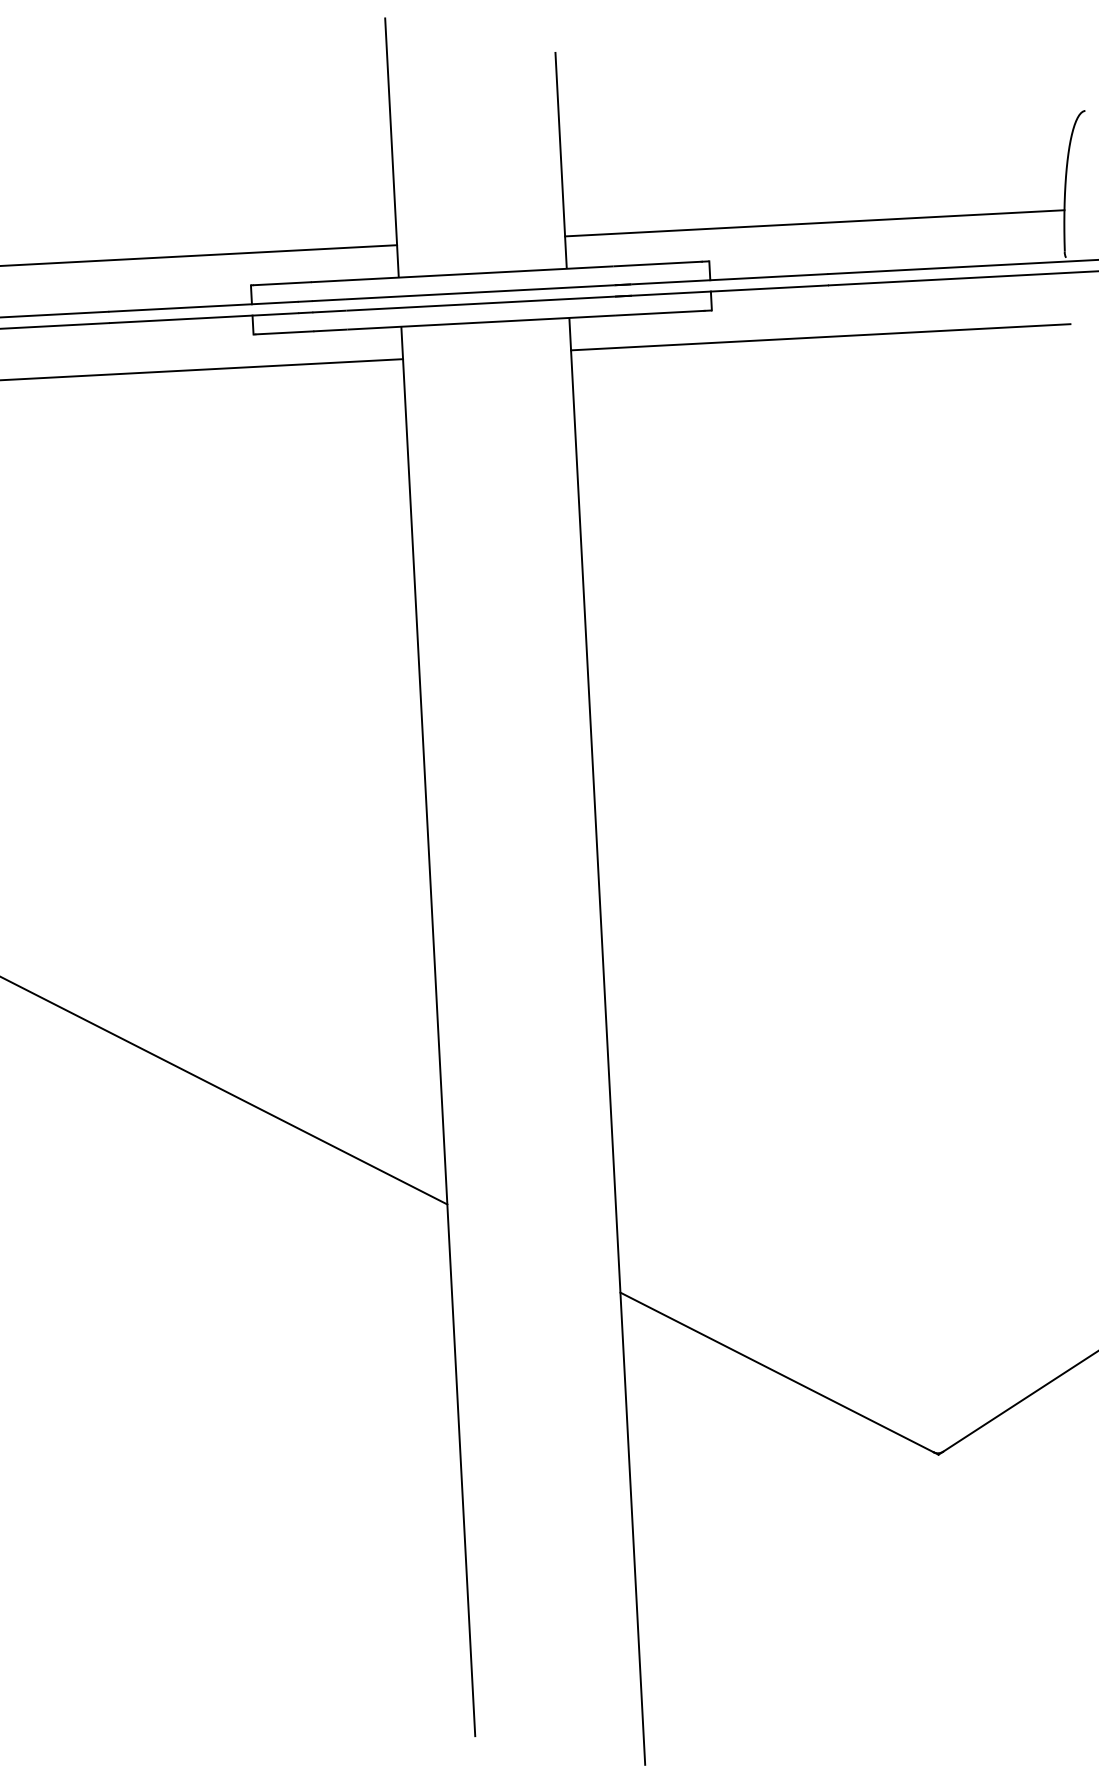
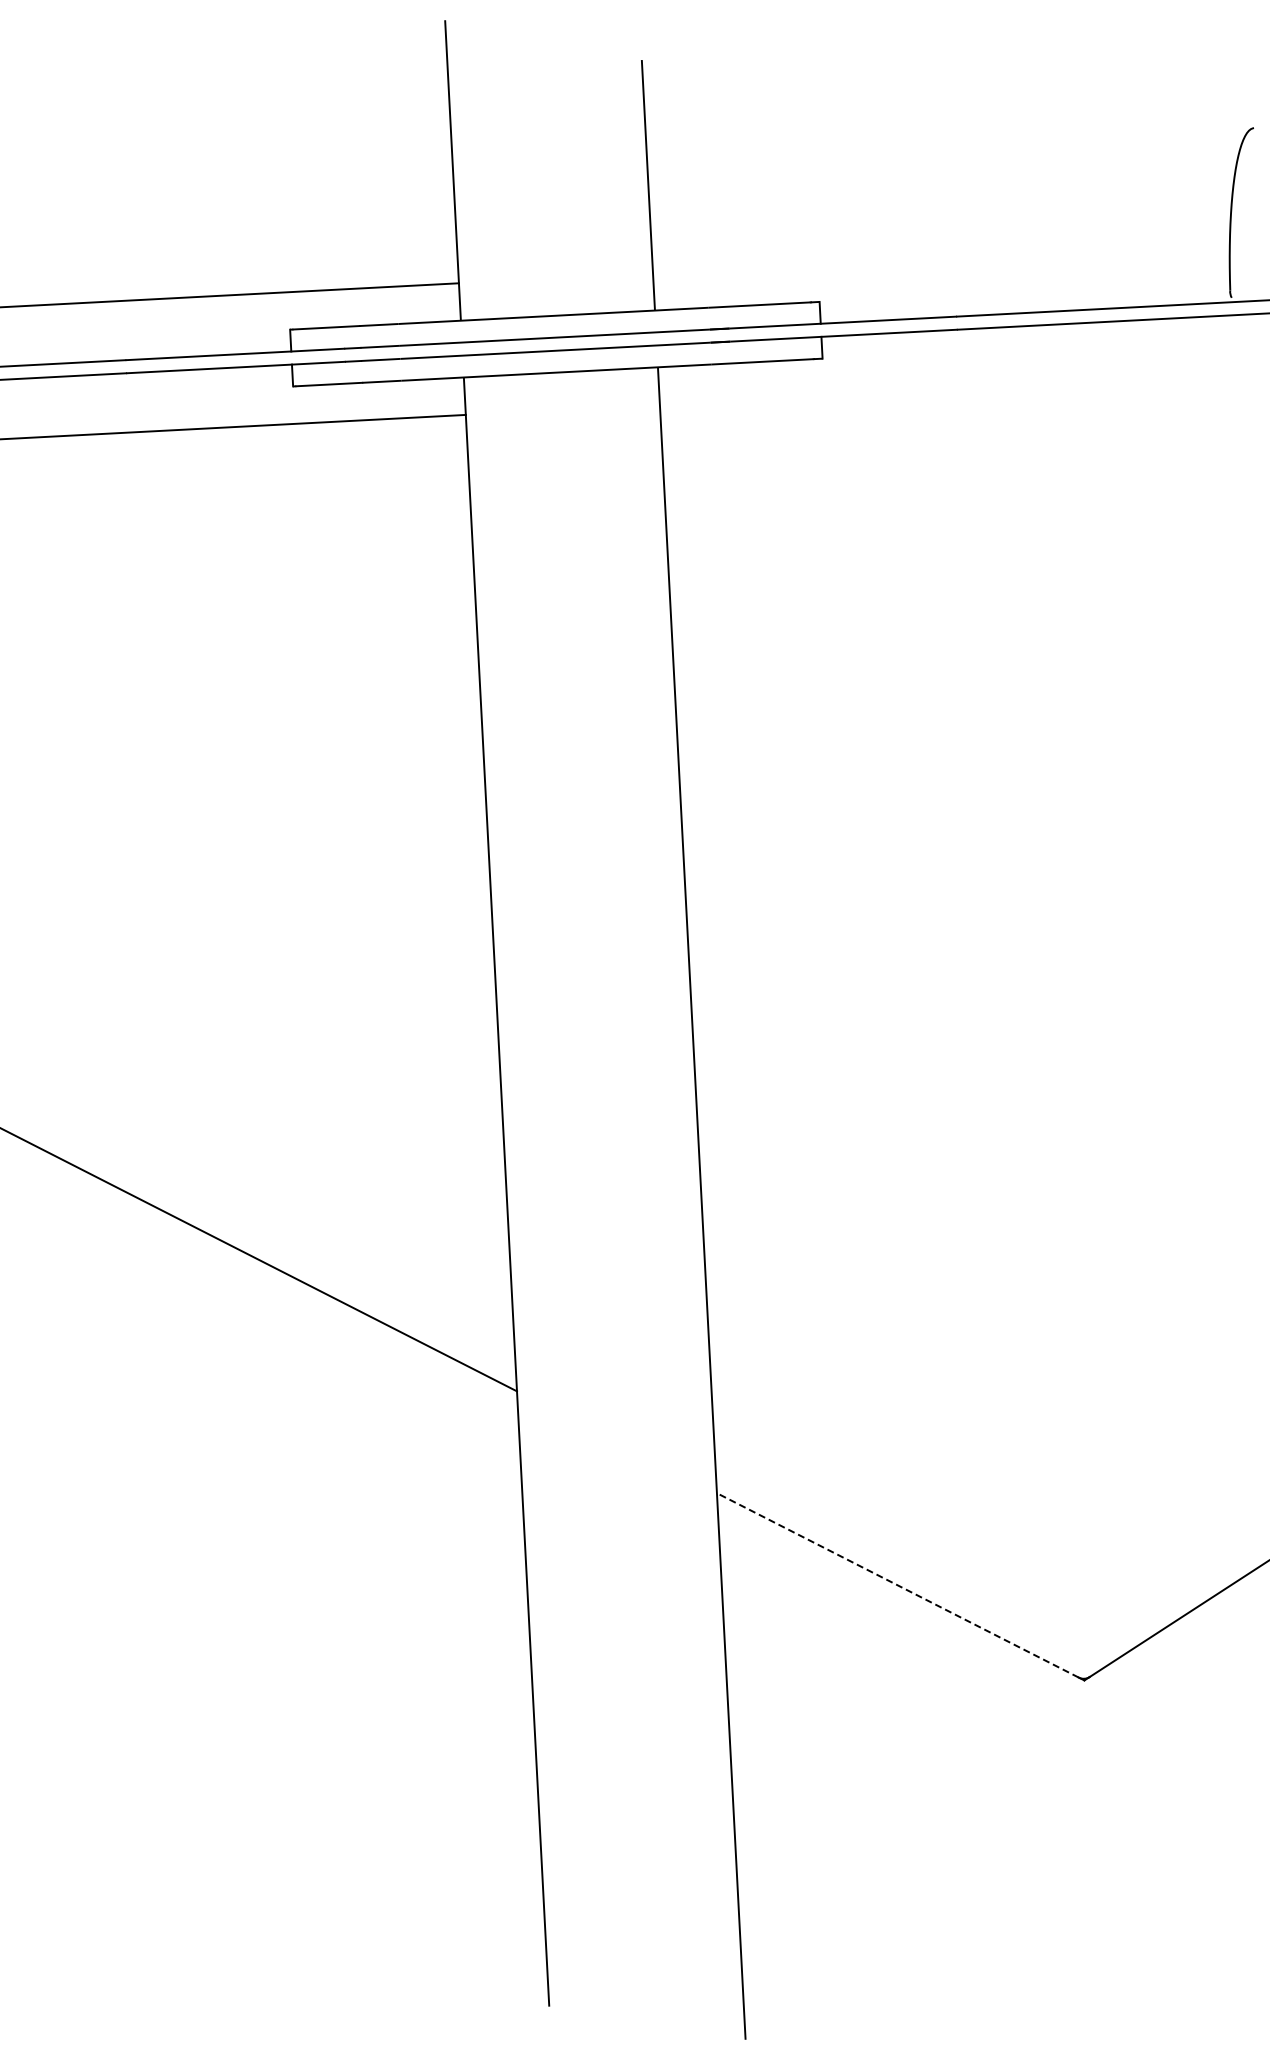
line: (814, 222) -> (941, 257), removed
line: (820, 337) -> (947, 389), removed
line: (776, 1372) -> (897, 1585), solid -> dashed

